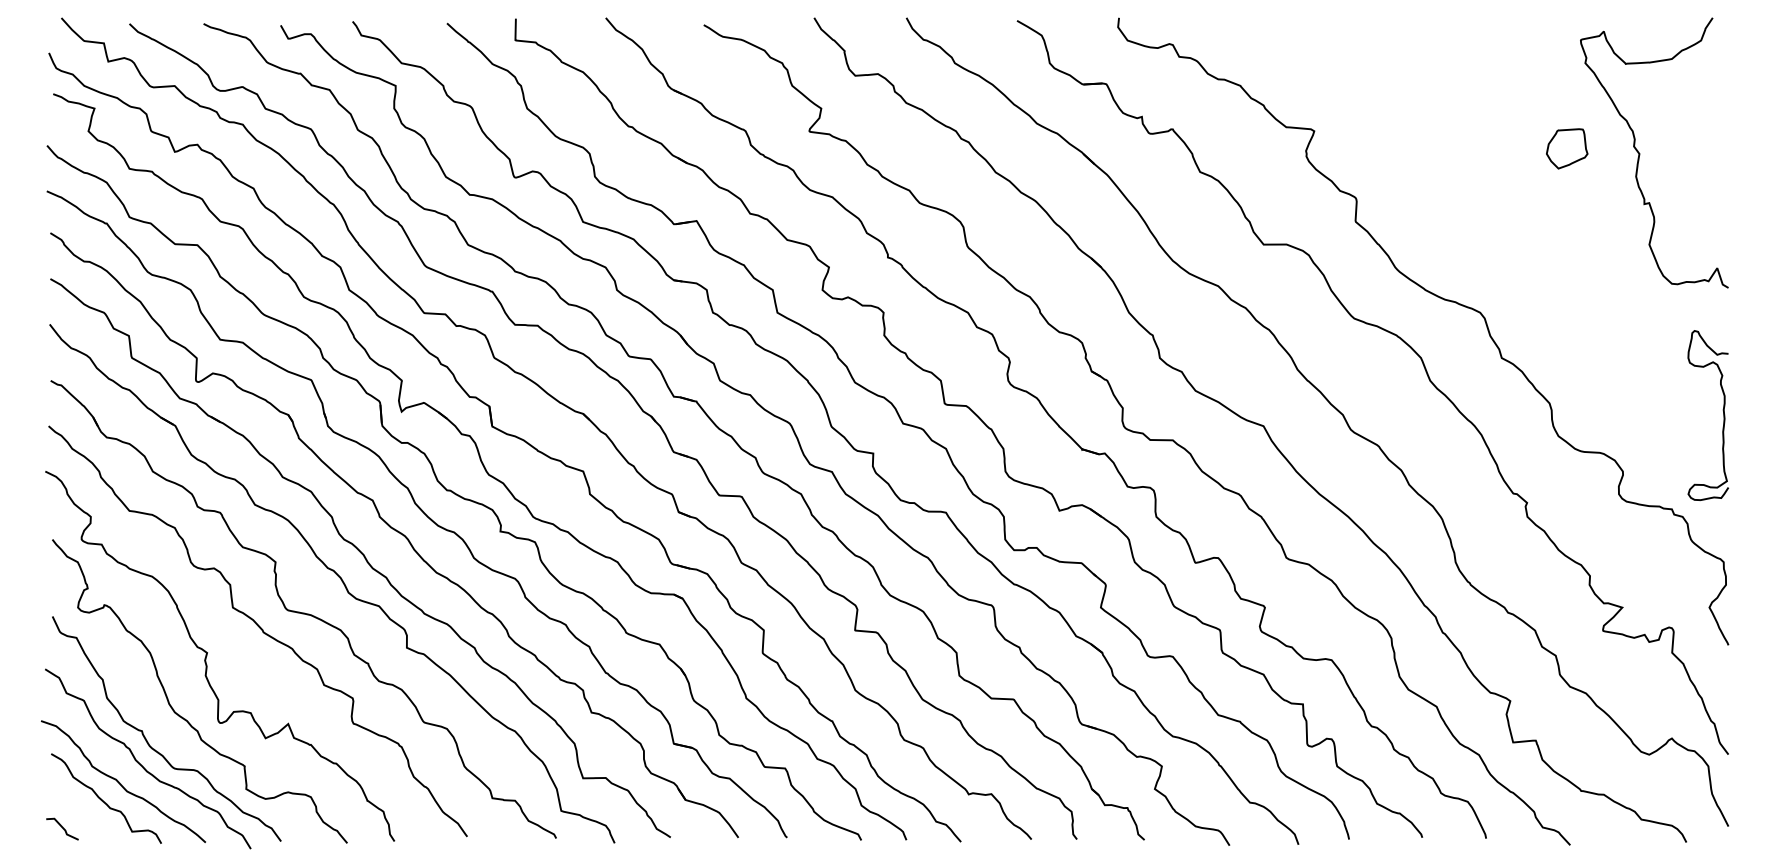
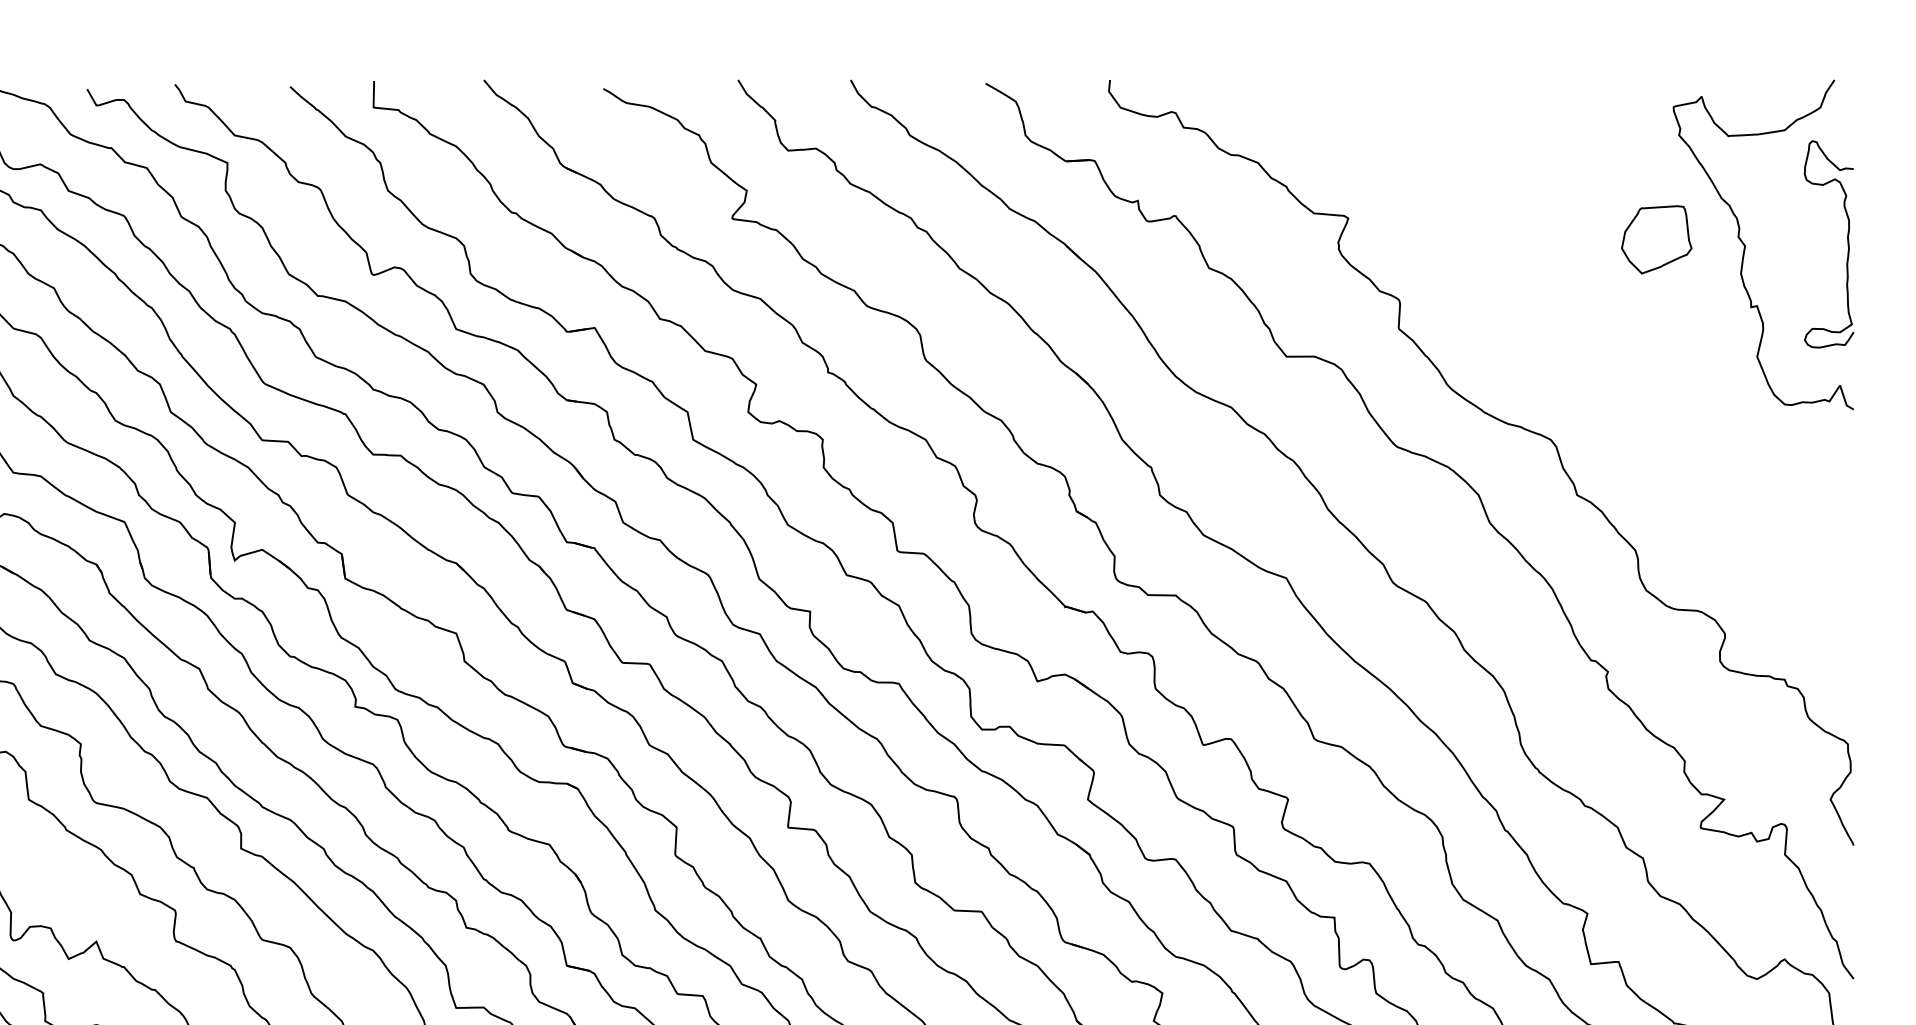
part: (1567, 148) -> (1657, 239), size x1.4
curve: (1722, 410) -> (1846, 238), moved

